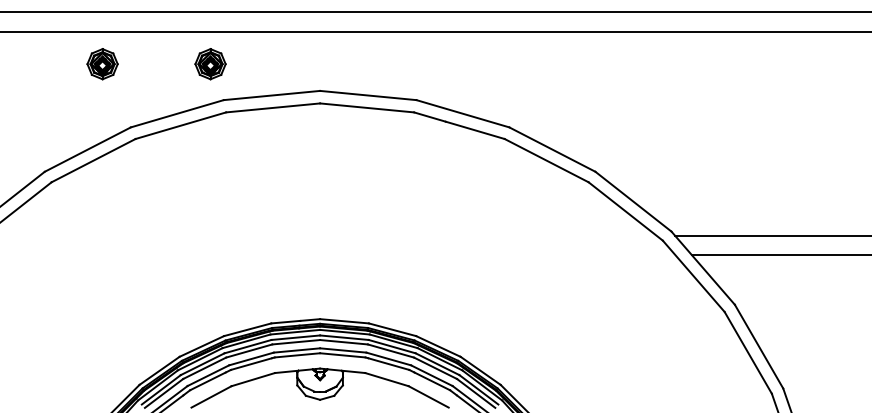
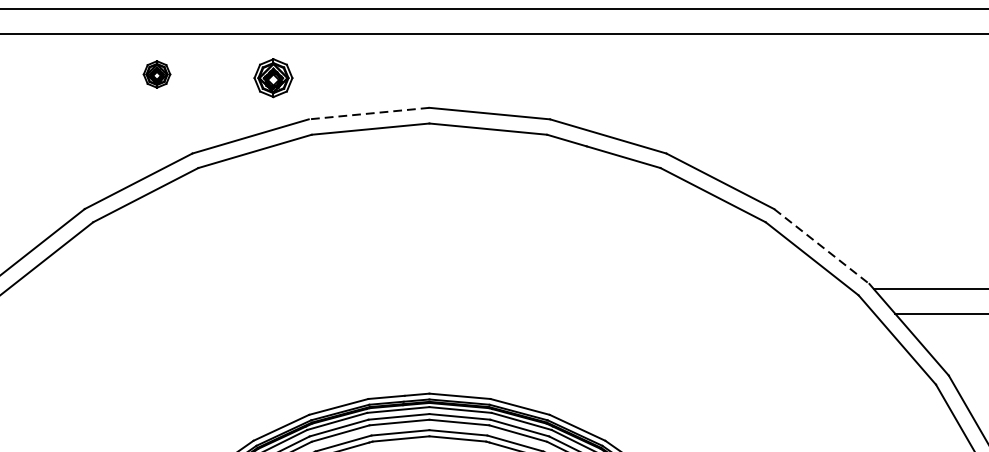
part: (102, 64) -> (156, 74), size x0.7
part: (210, 64) -> (273, 78), moved
line: (271, 95) -> (368, 113), solid -> dashed
line: (633, 201) -> (821, 246), solid -> dashed

